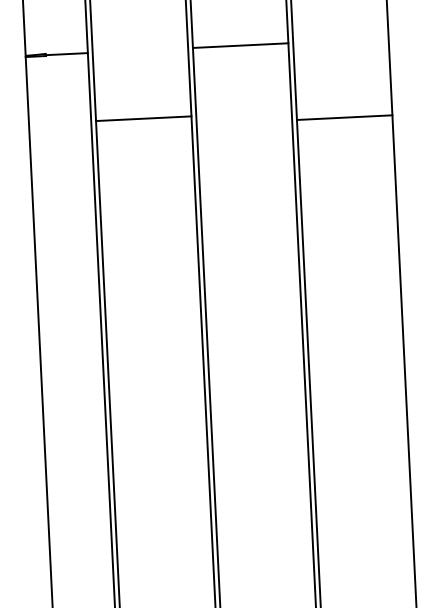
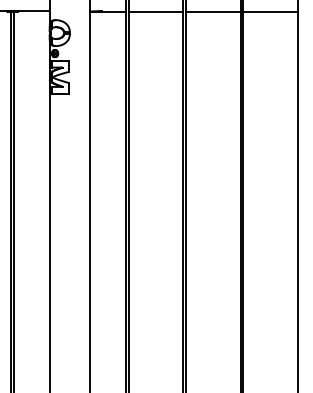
line: (344, 117) -> (270, 11), moved
line: (142, 118) -> (155, 11), moved

